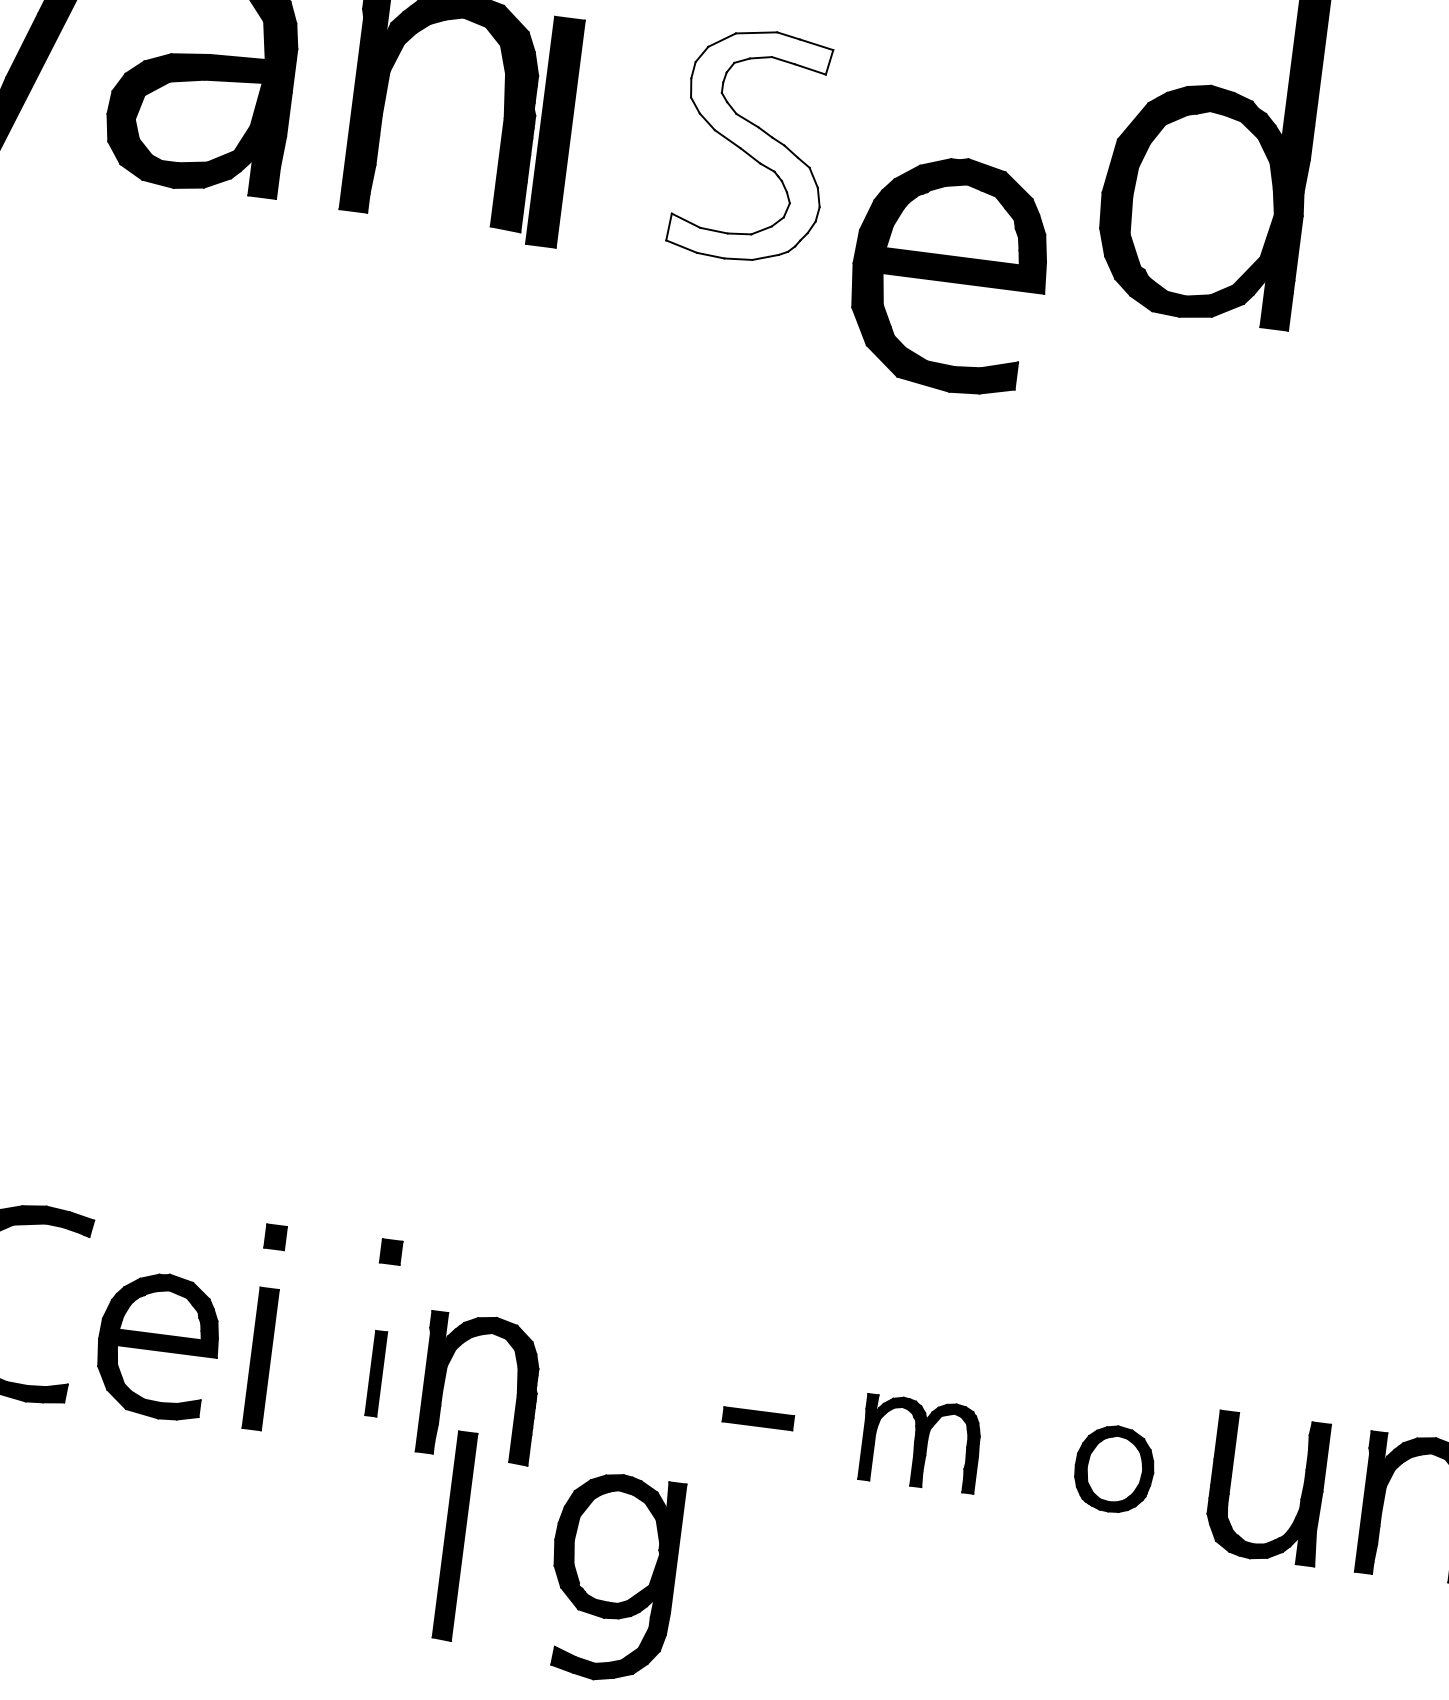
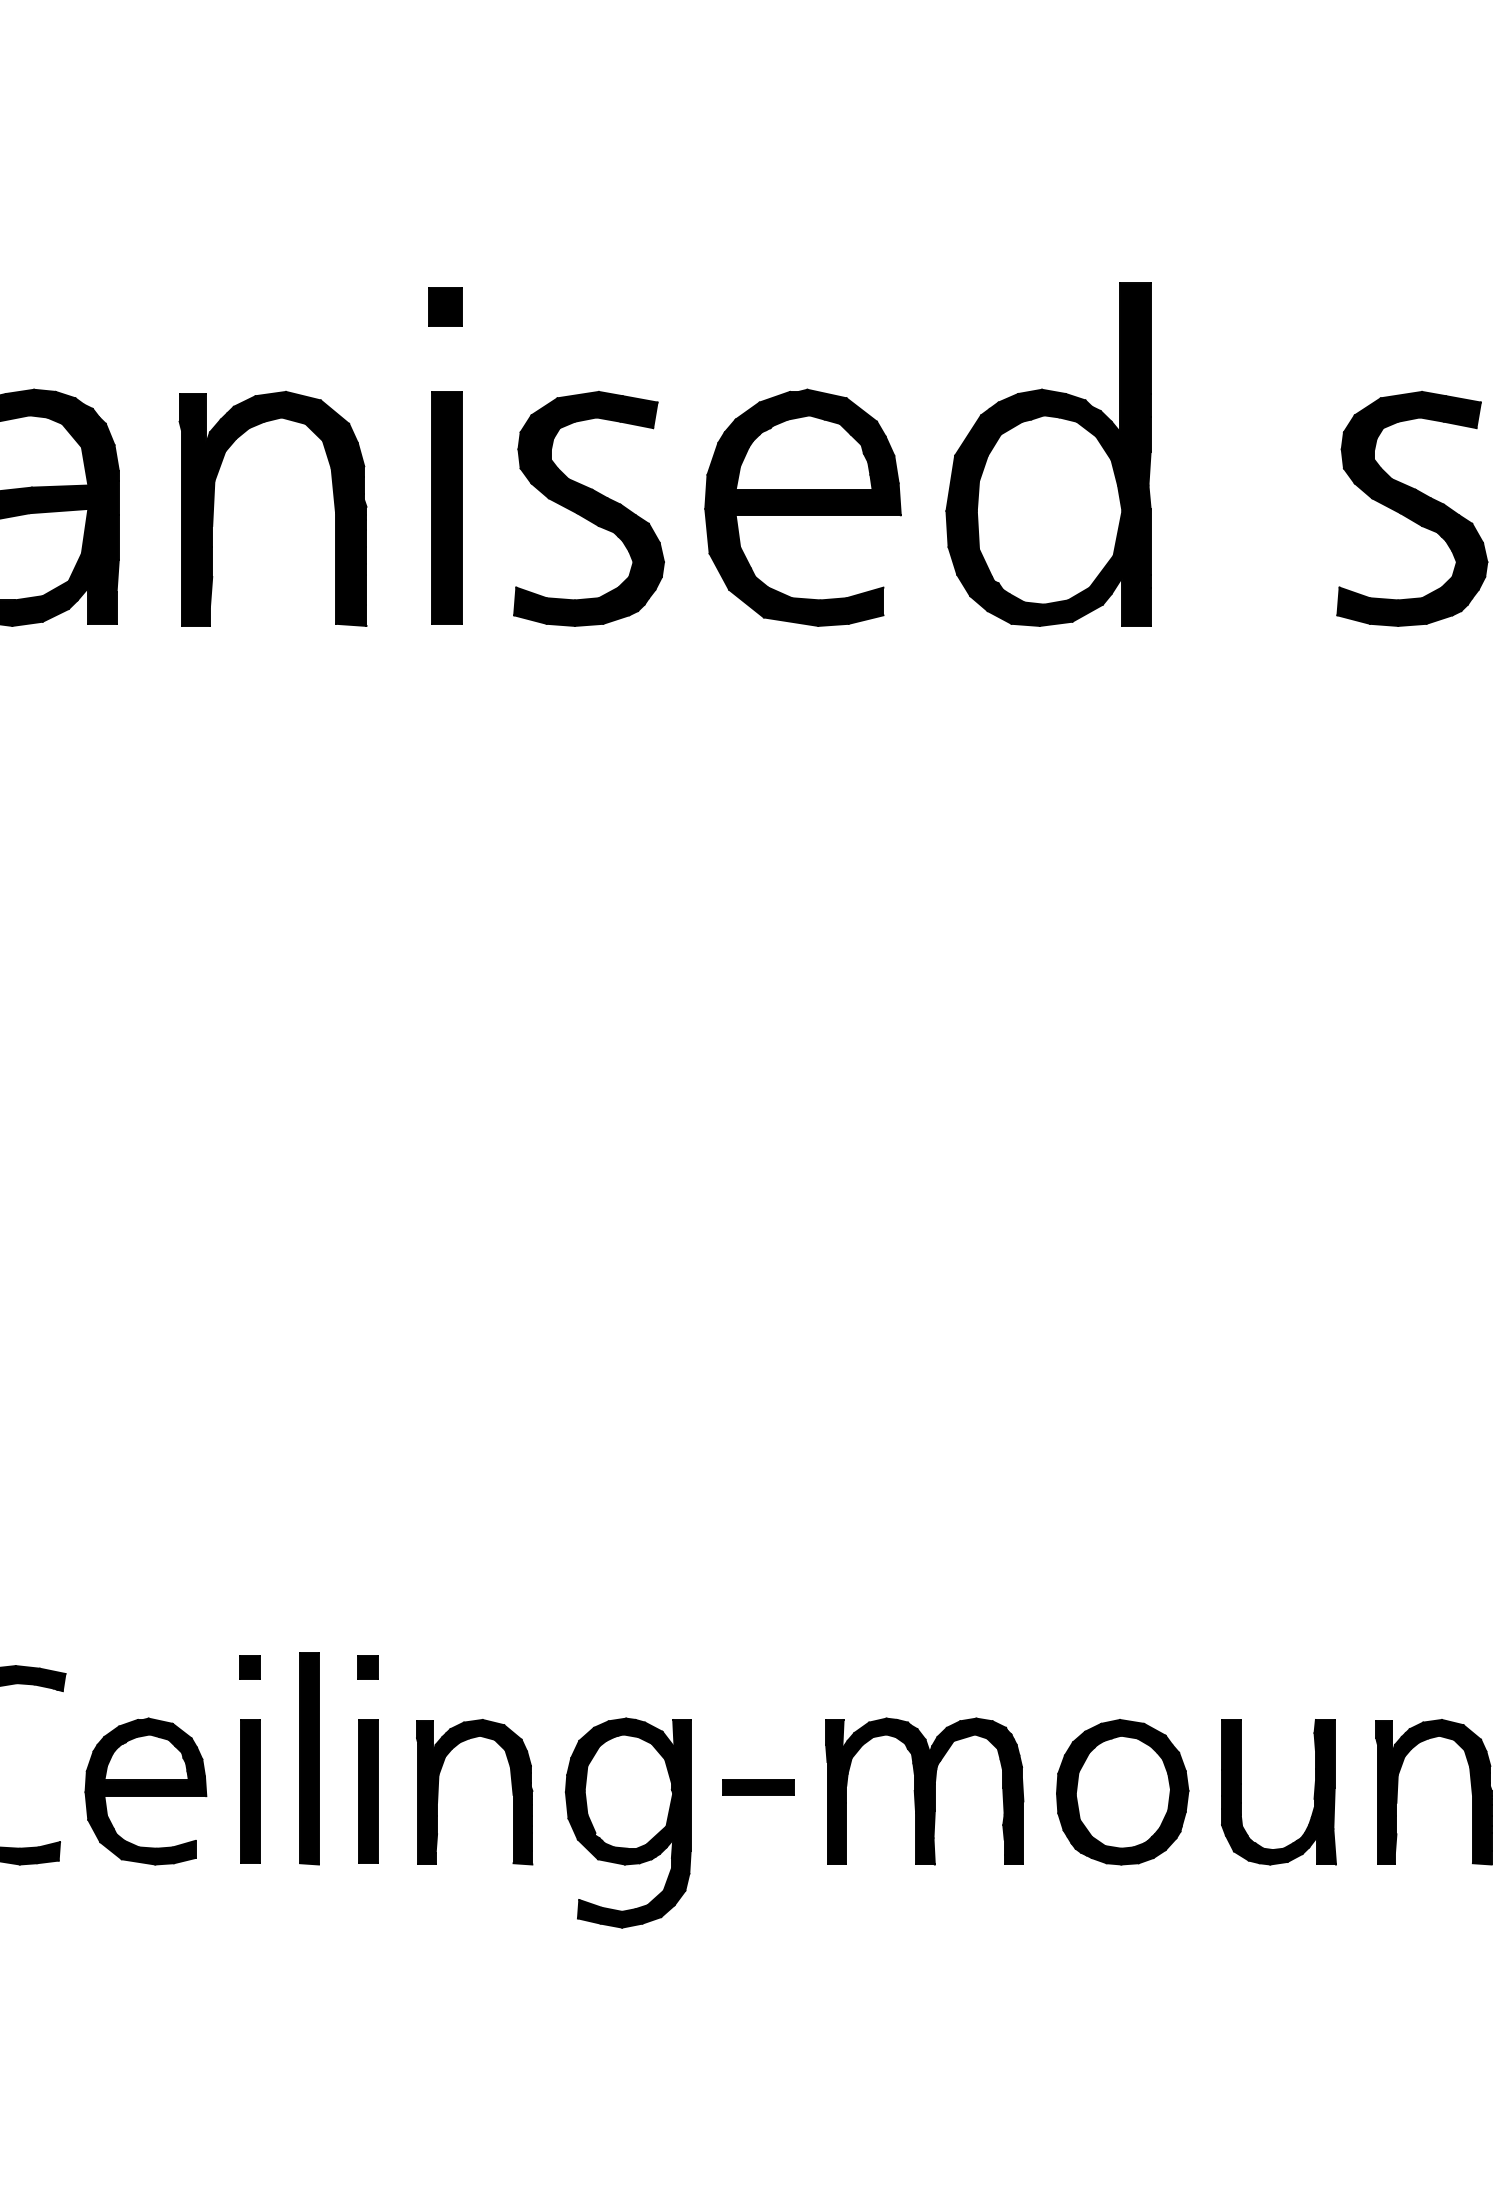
part: (555, 131) -> (446, 507), moved
fill: (753, 145) -> (589, 508), added
part: (948, 273) -> (802, 507), moved
part: (376, 1373) -> (368, 1791), size x1.67
part: (920, 1443) -> (924, 1791), size x1.67
part: (1114, 1469) -> (1122, 1792), size x1.67
part: (454, 1535) -> (309, 1758), moved
part: (611, 1576) -> (627, 1822), moved

